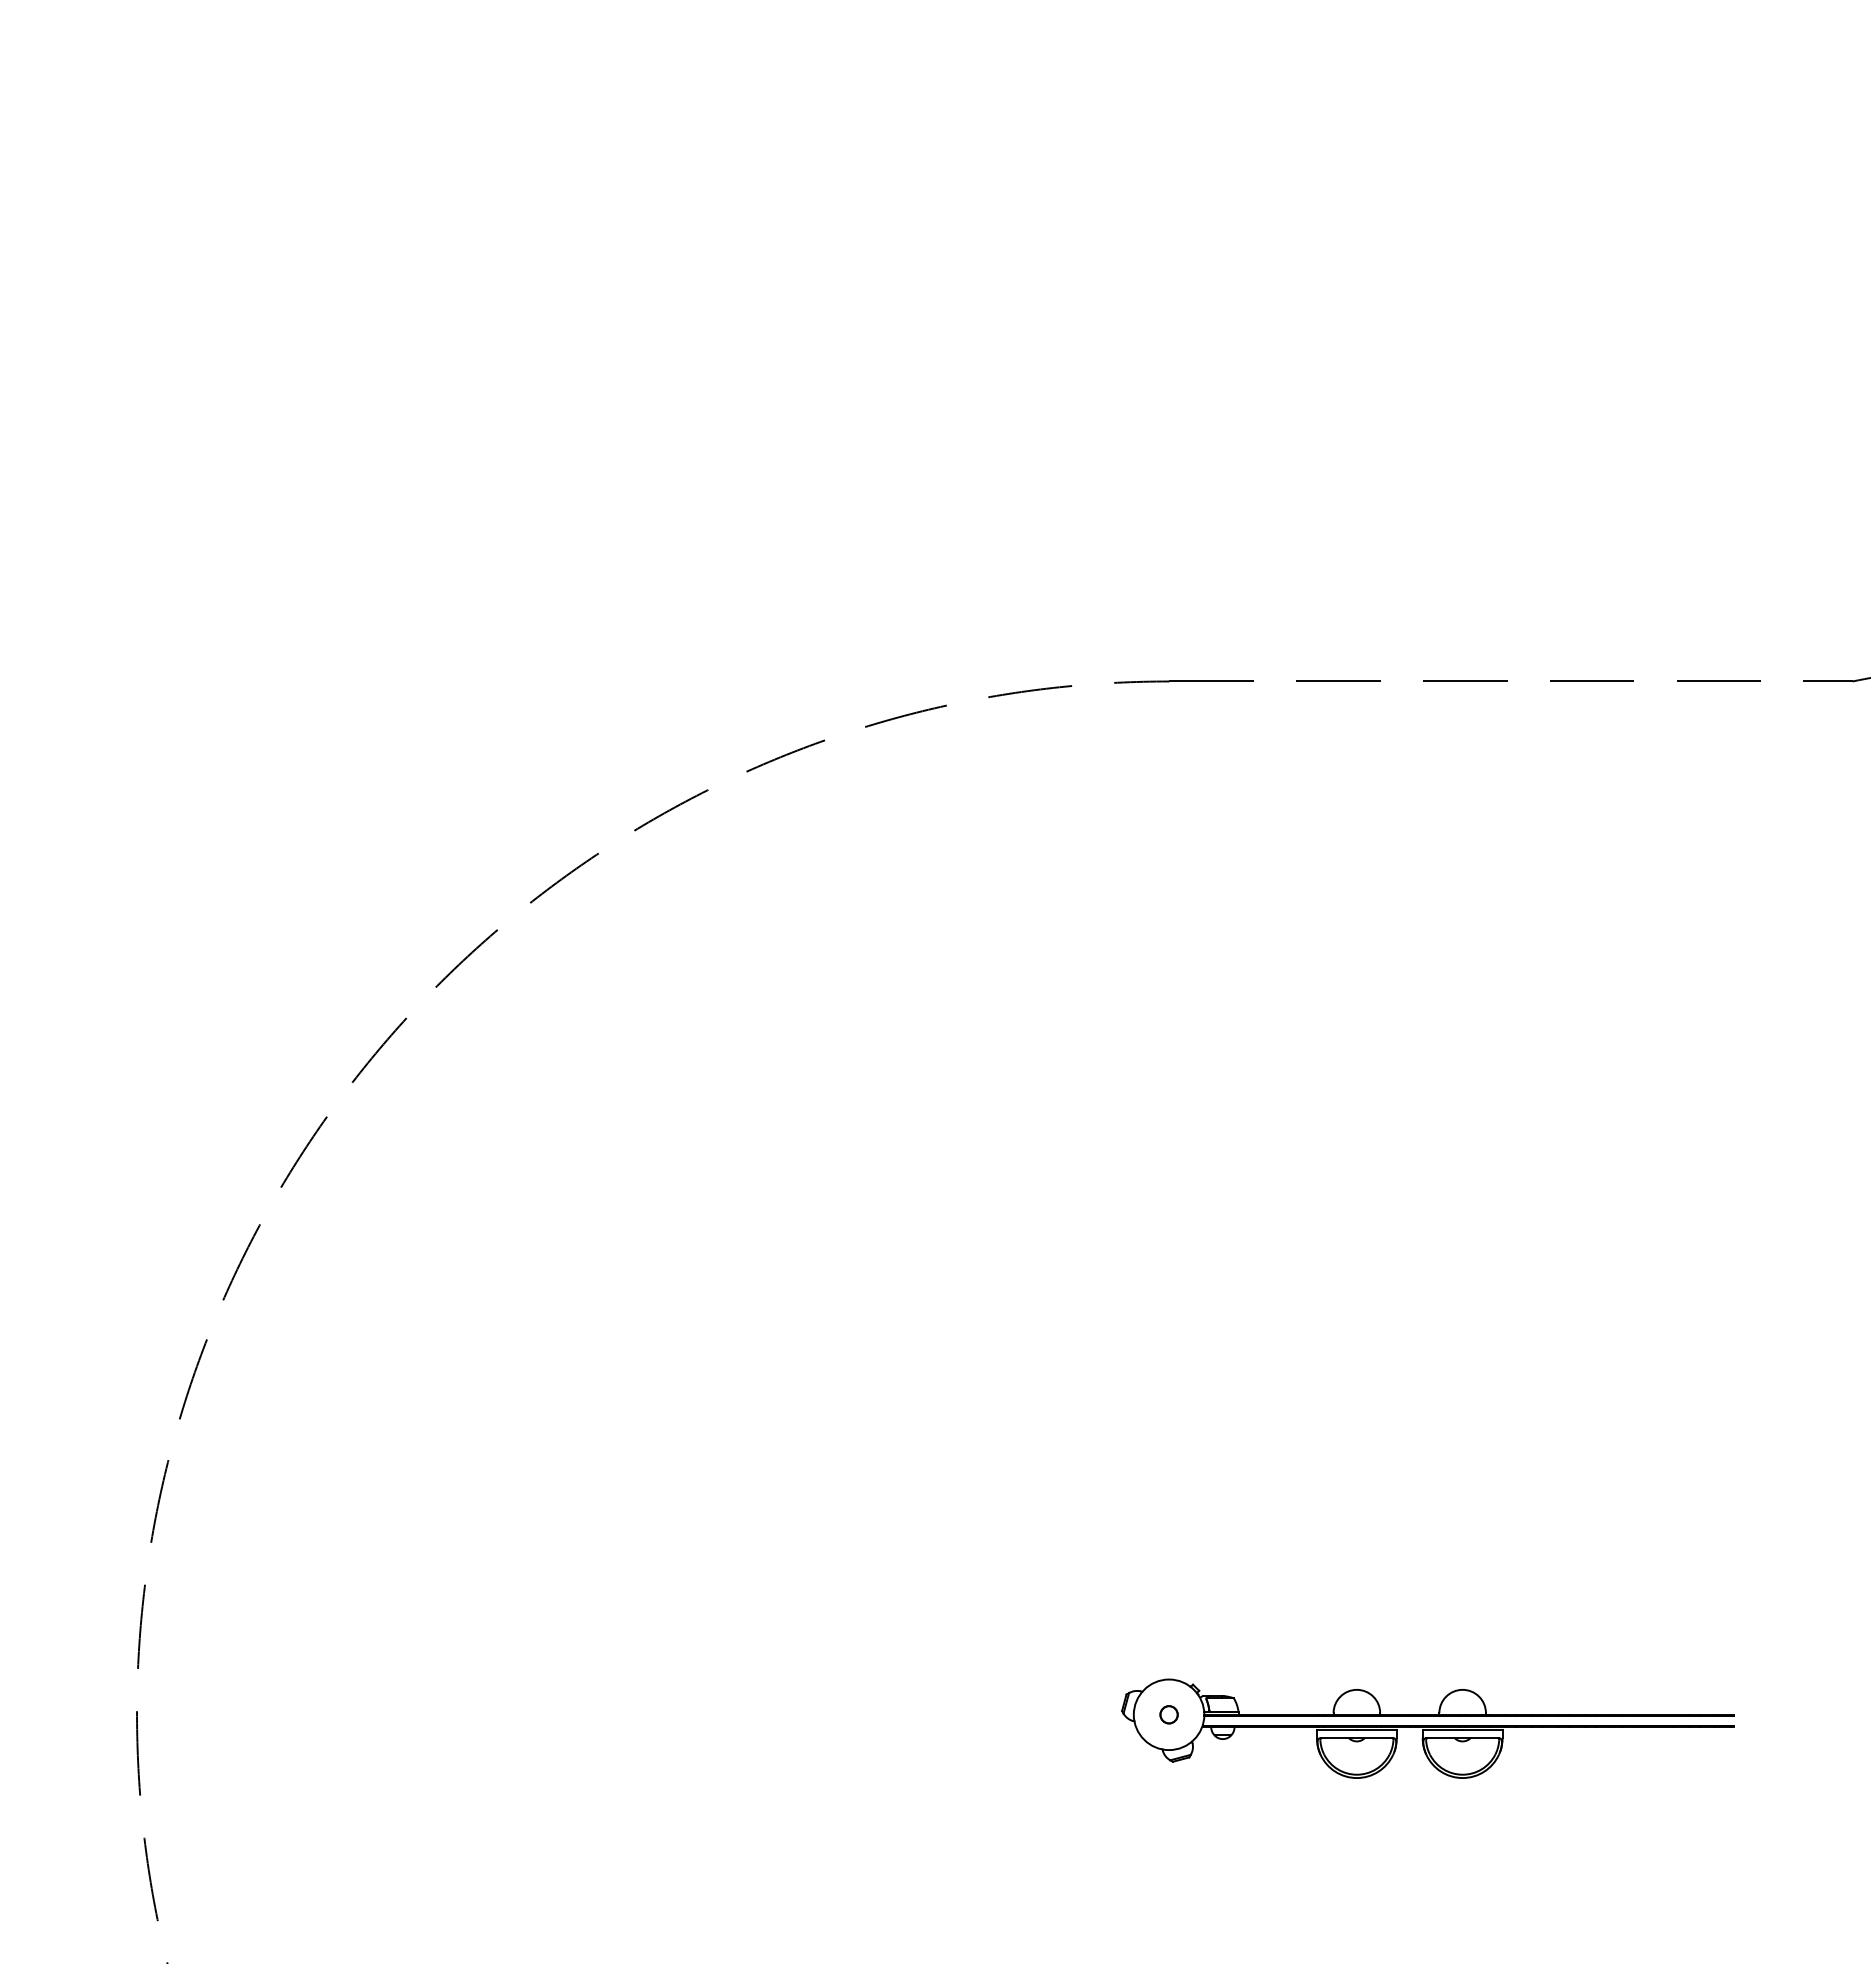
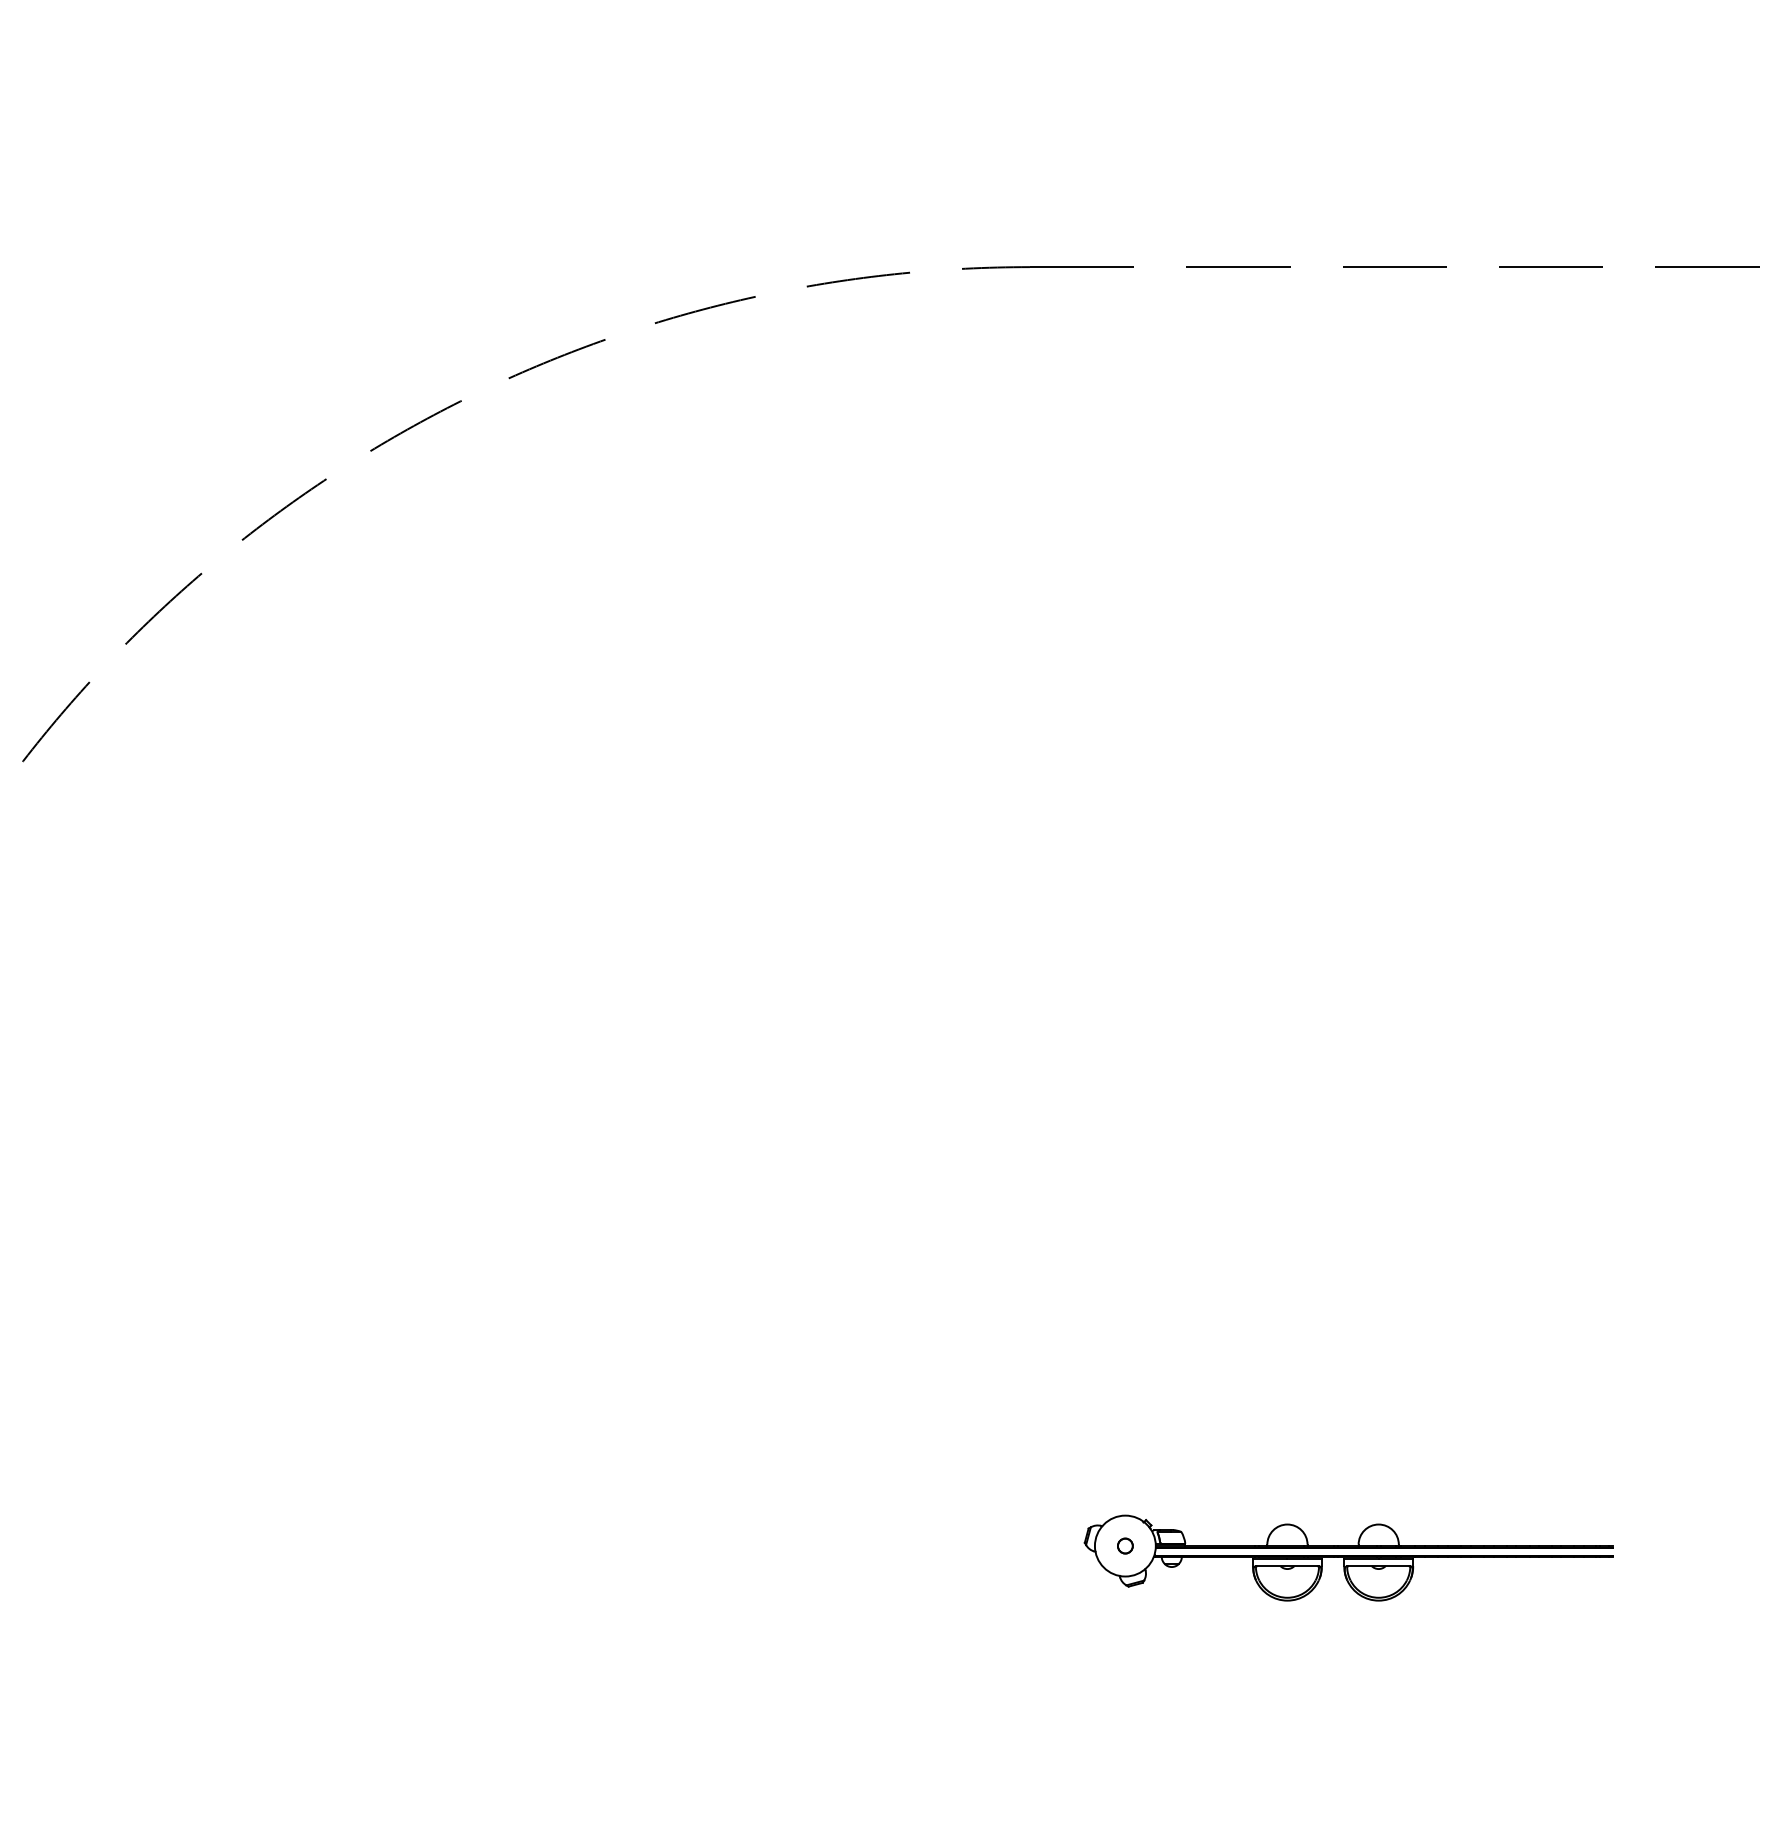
part: (1427, 1728) -> (1348, 1557), size x0.7

